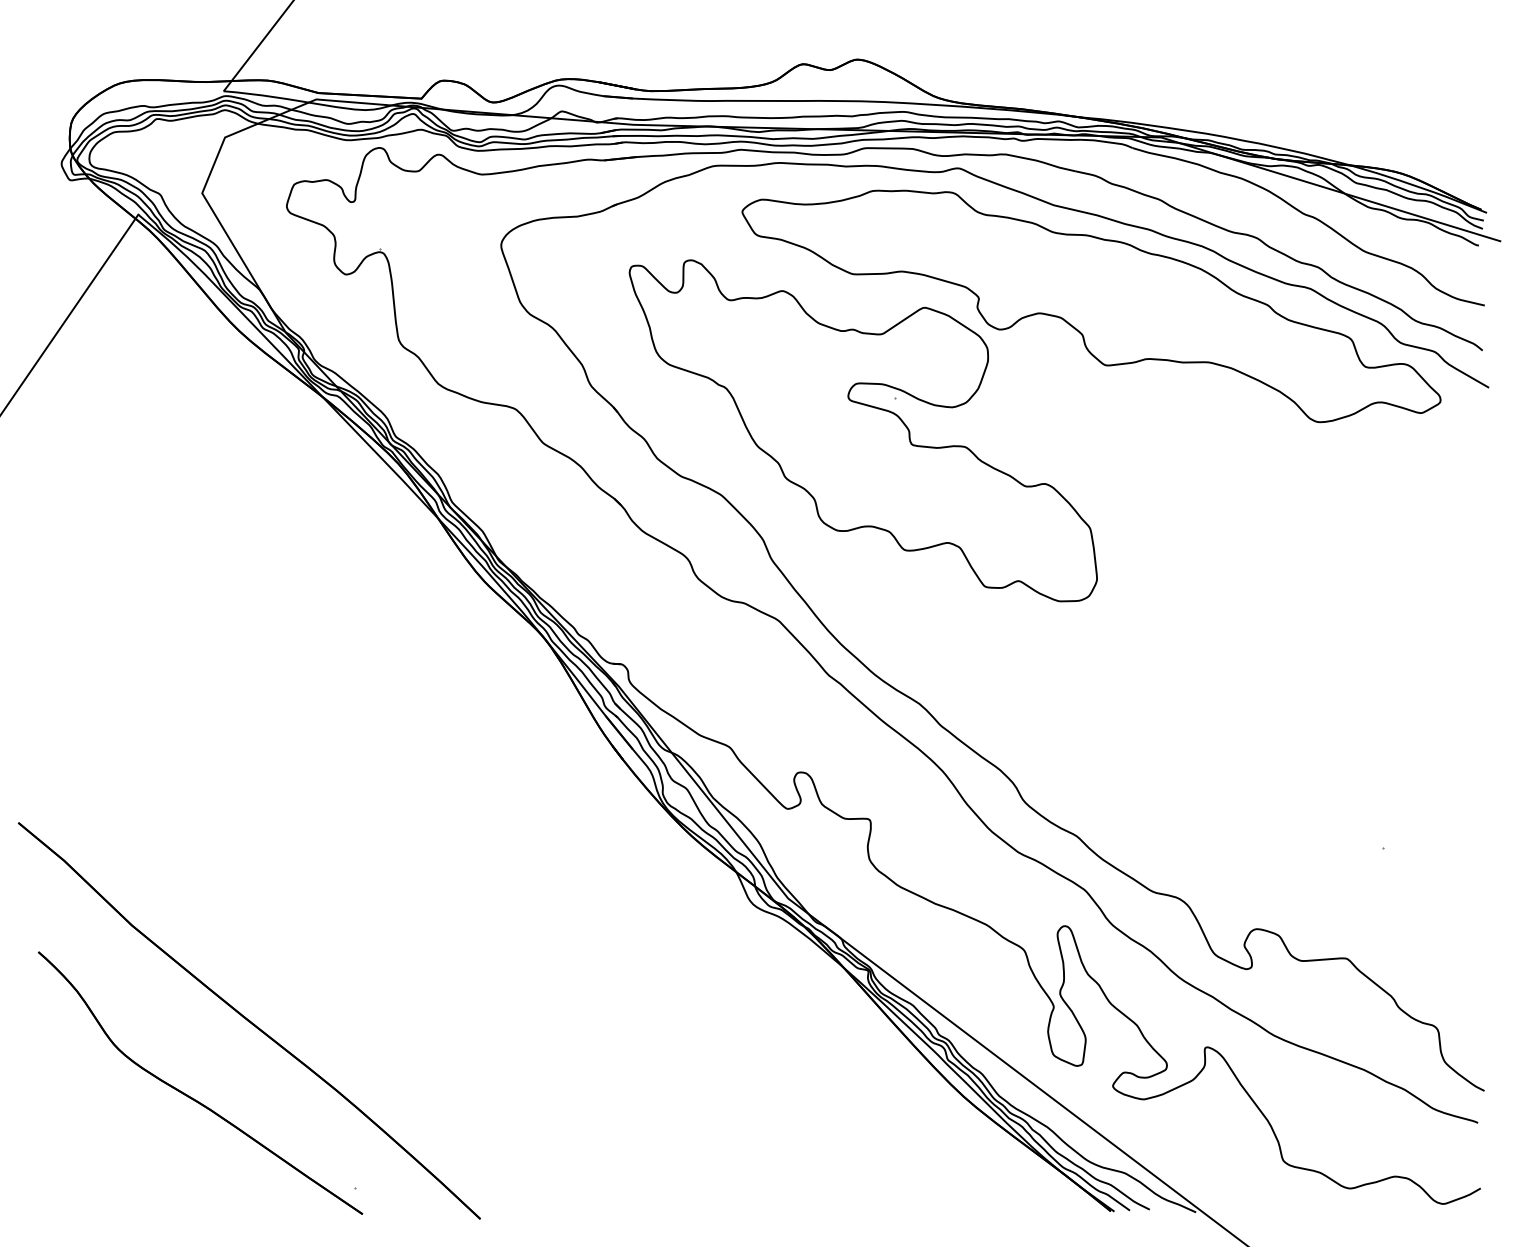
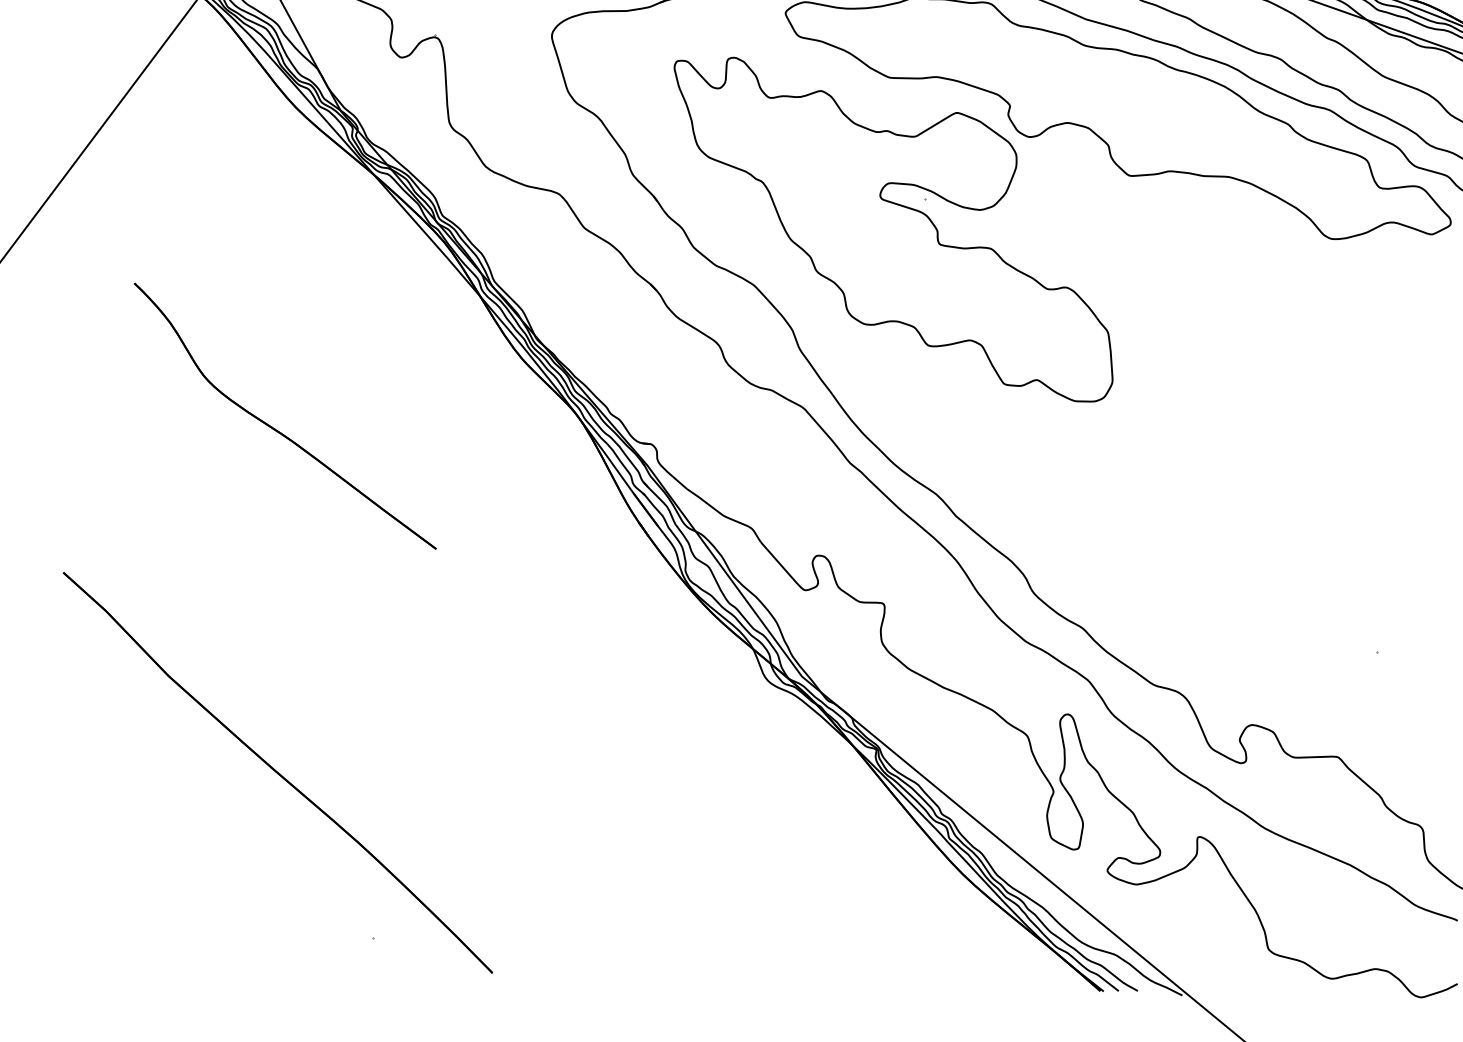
part: (192, 1097) -> (276, 429), moved

